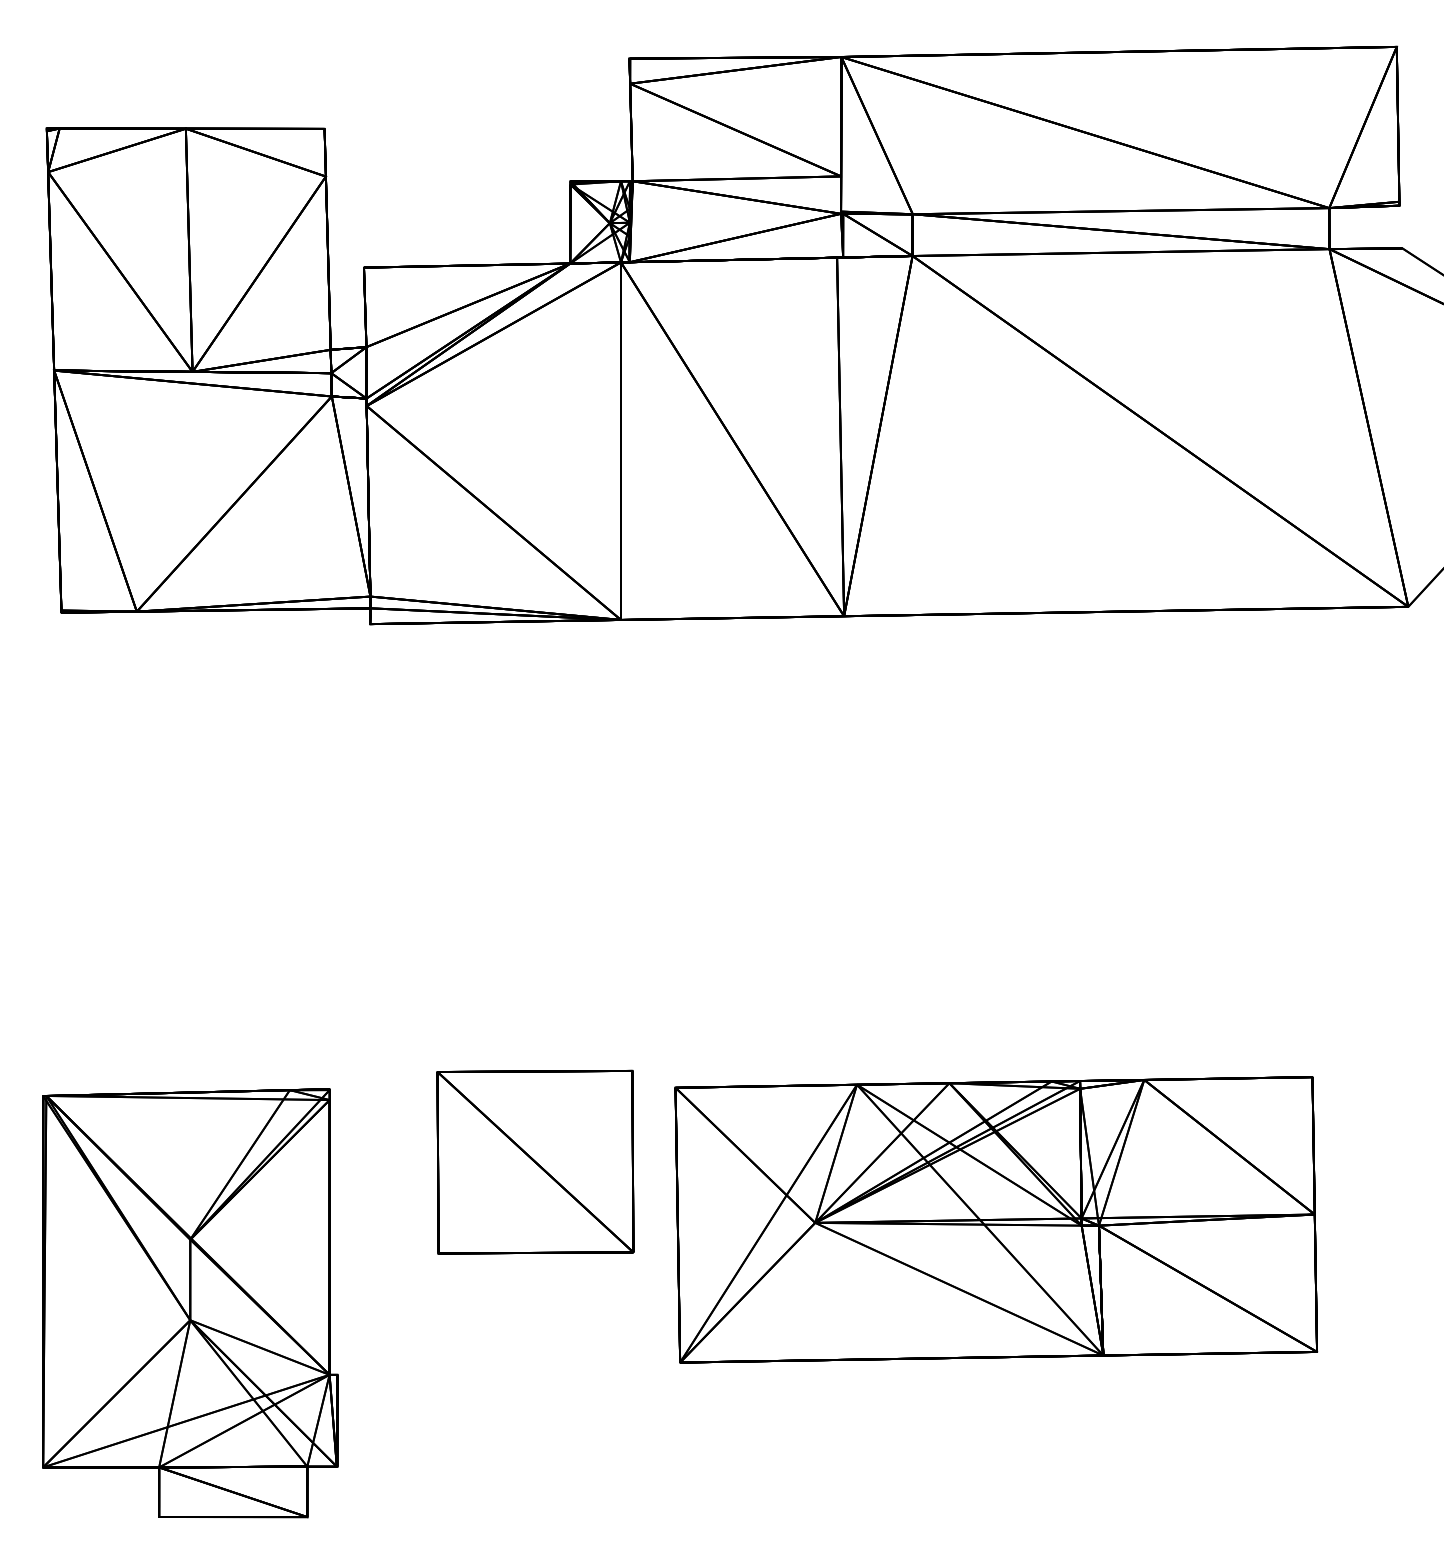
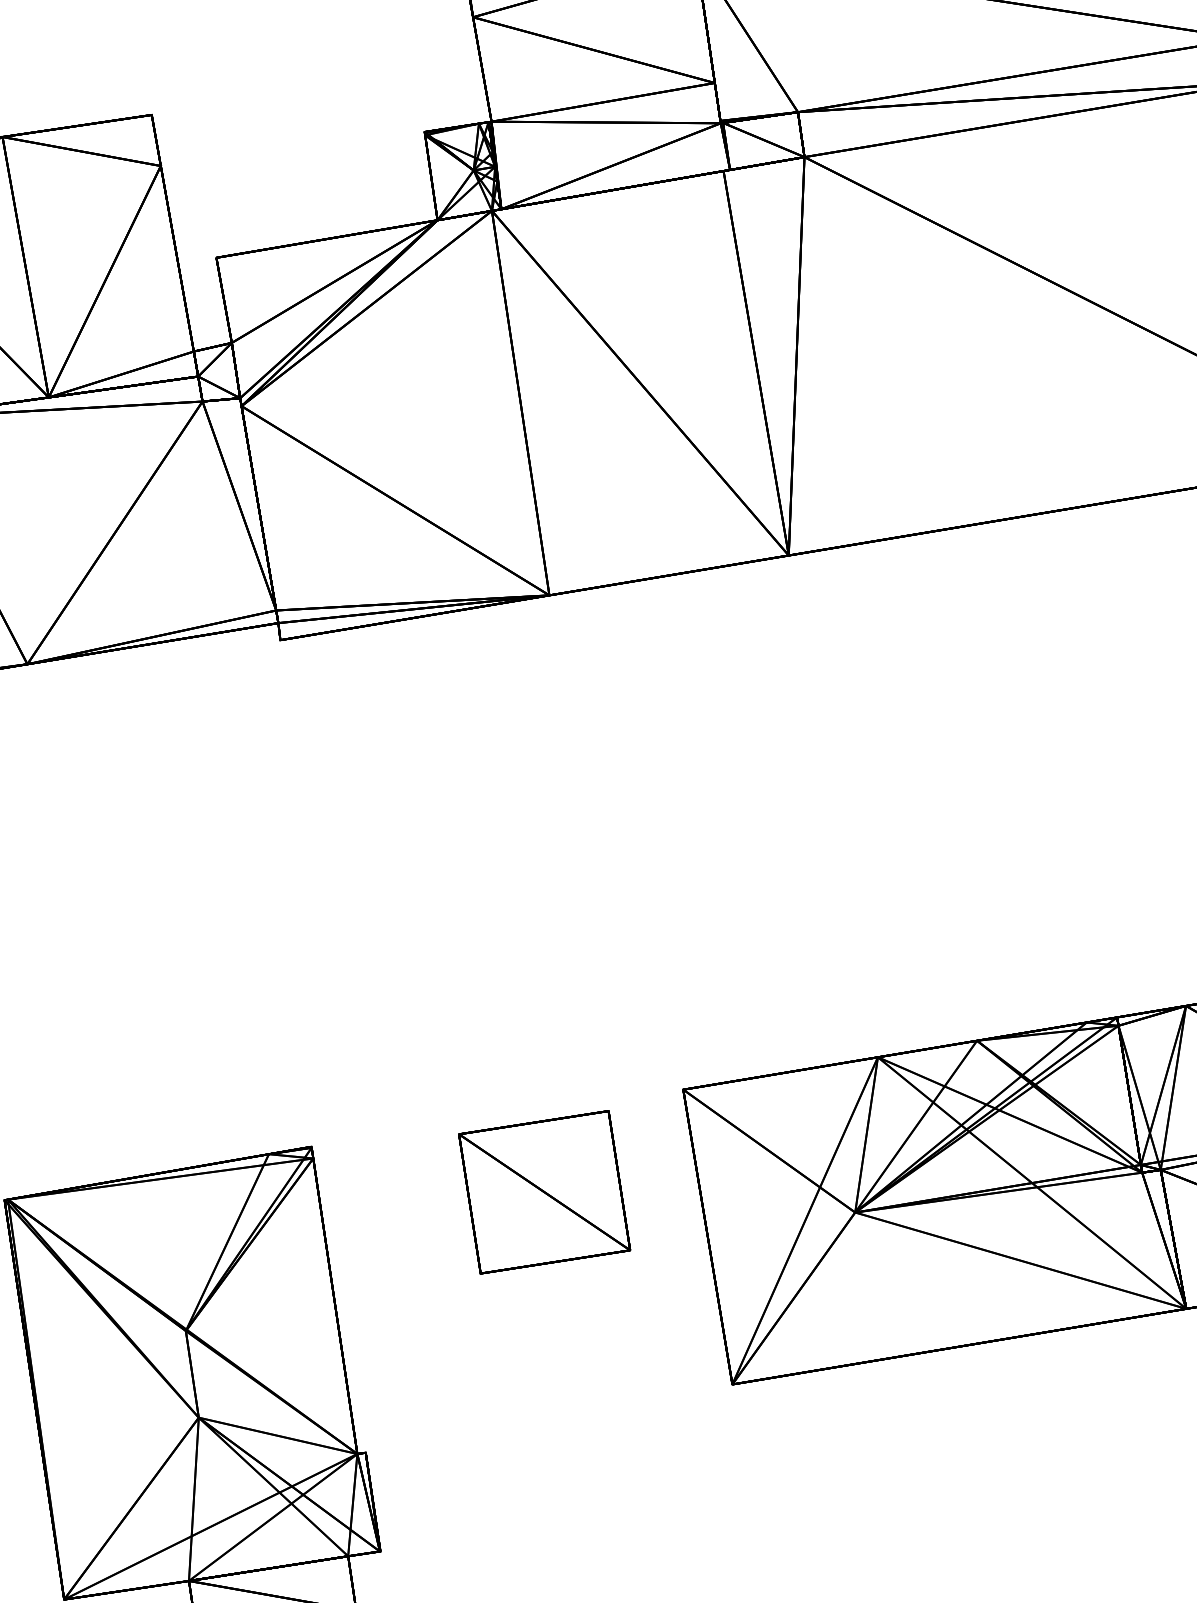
part: (535, 1162) -> (544, 1192), size x0.71

